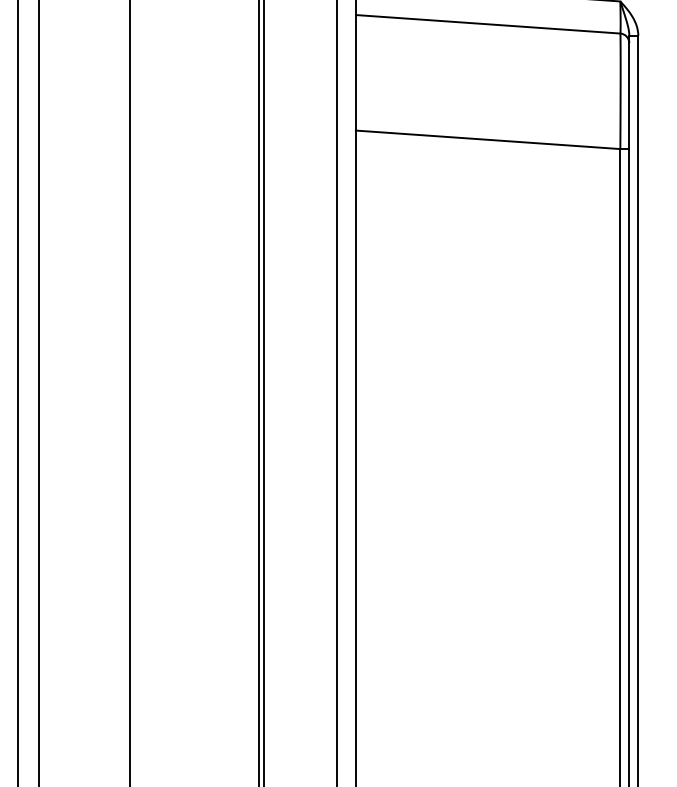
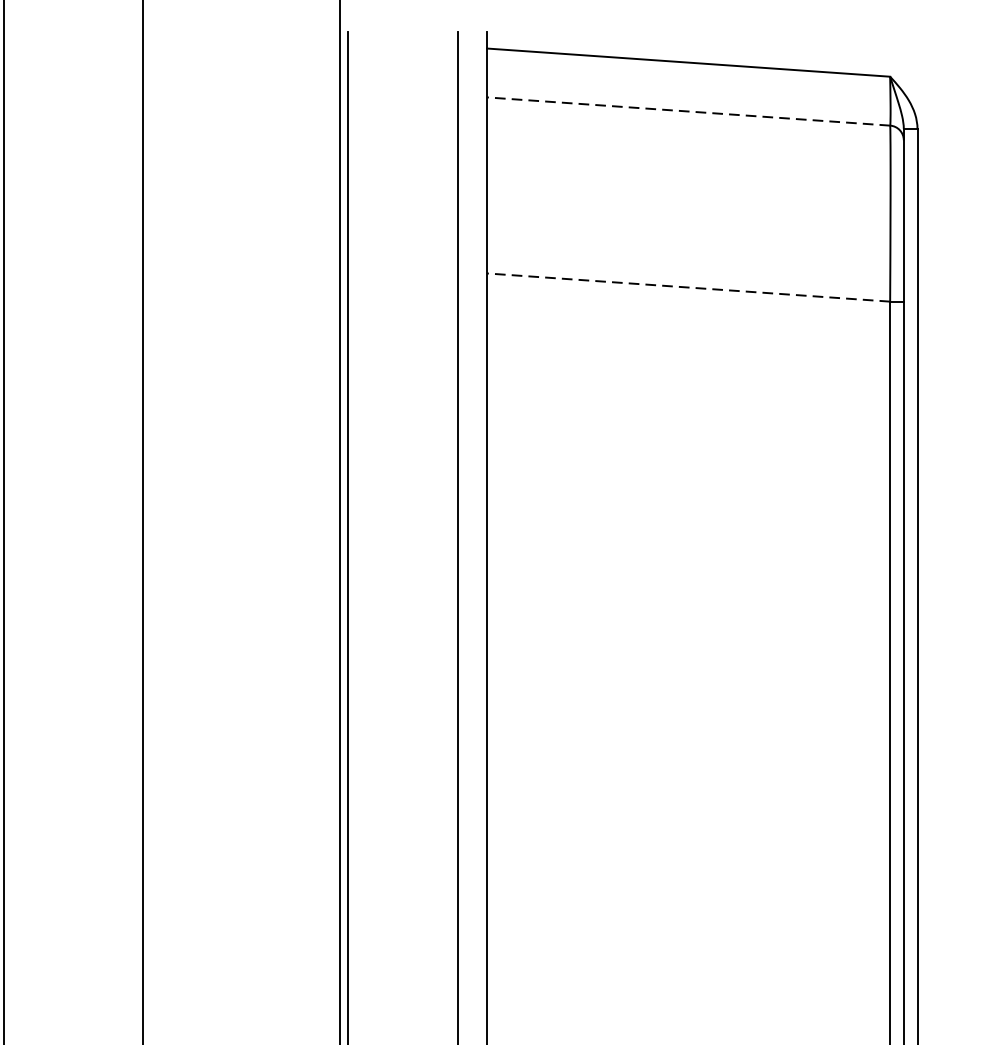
line: (487, 24) -> (687, 111), solid -> dashed
line: (488, 139) -> (689, 287), solid -> dashed

